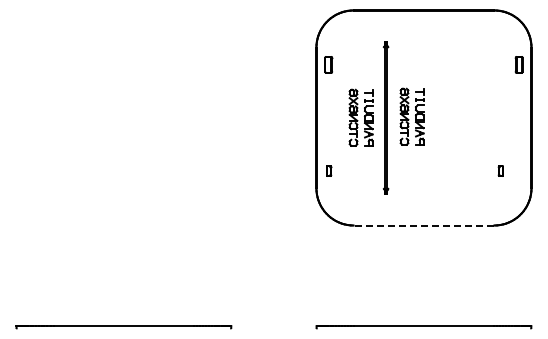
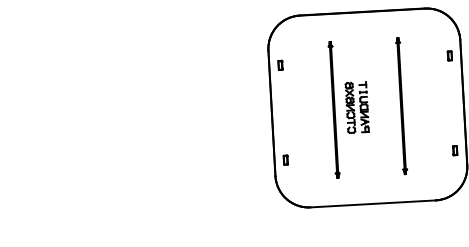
part: (329, 64) -> (280, 64), size x0.62
part: (518, 64) -> (449, 55), size x0.62
part: (360, 117) -> (311, 110), removed
part: (461, 117) -> (401, 105), added
part: (500, 170) -> (454, 150), moved
line: (423, 225) -> (372, 203), dashed -> solid

